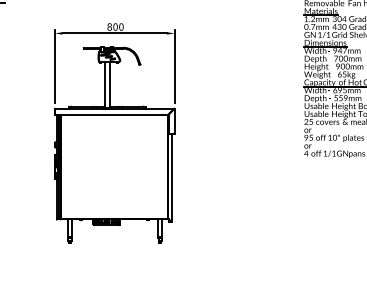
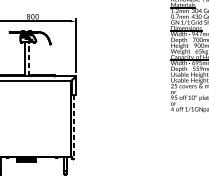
line: (110, 84) -> (29, 58), solid -> dashed
line: (172, 178) -> (74, 127), solid -> dashed

